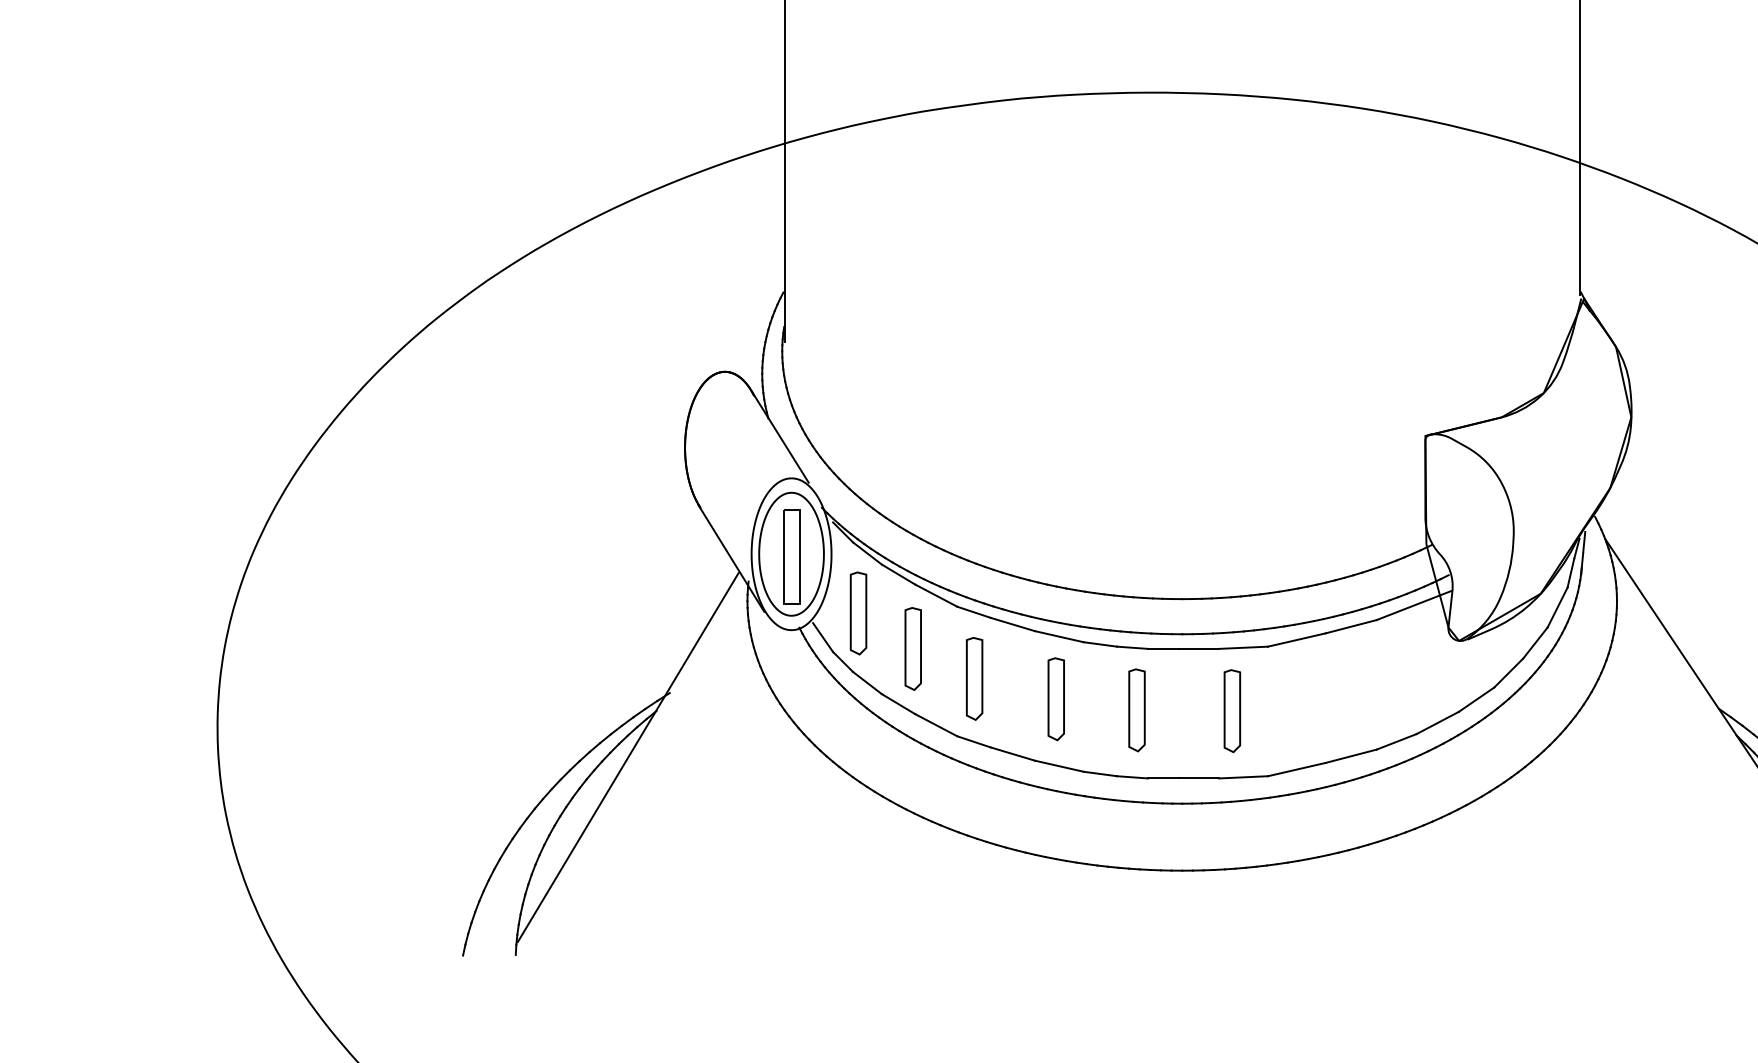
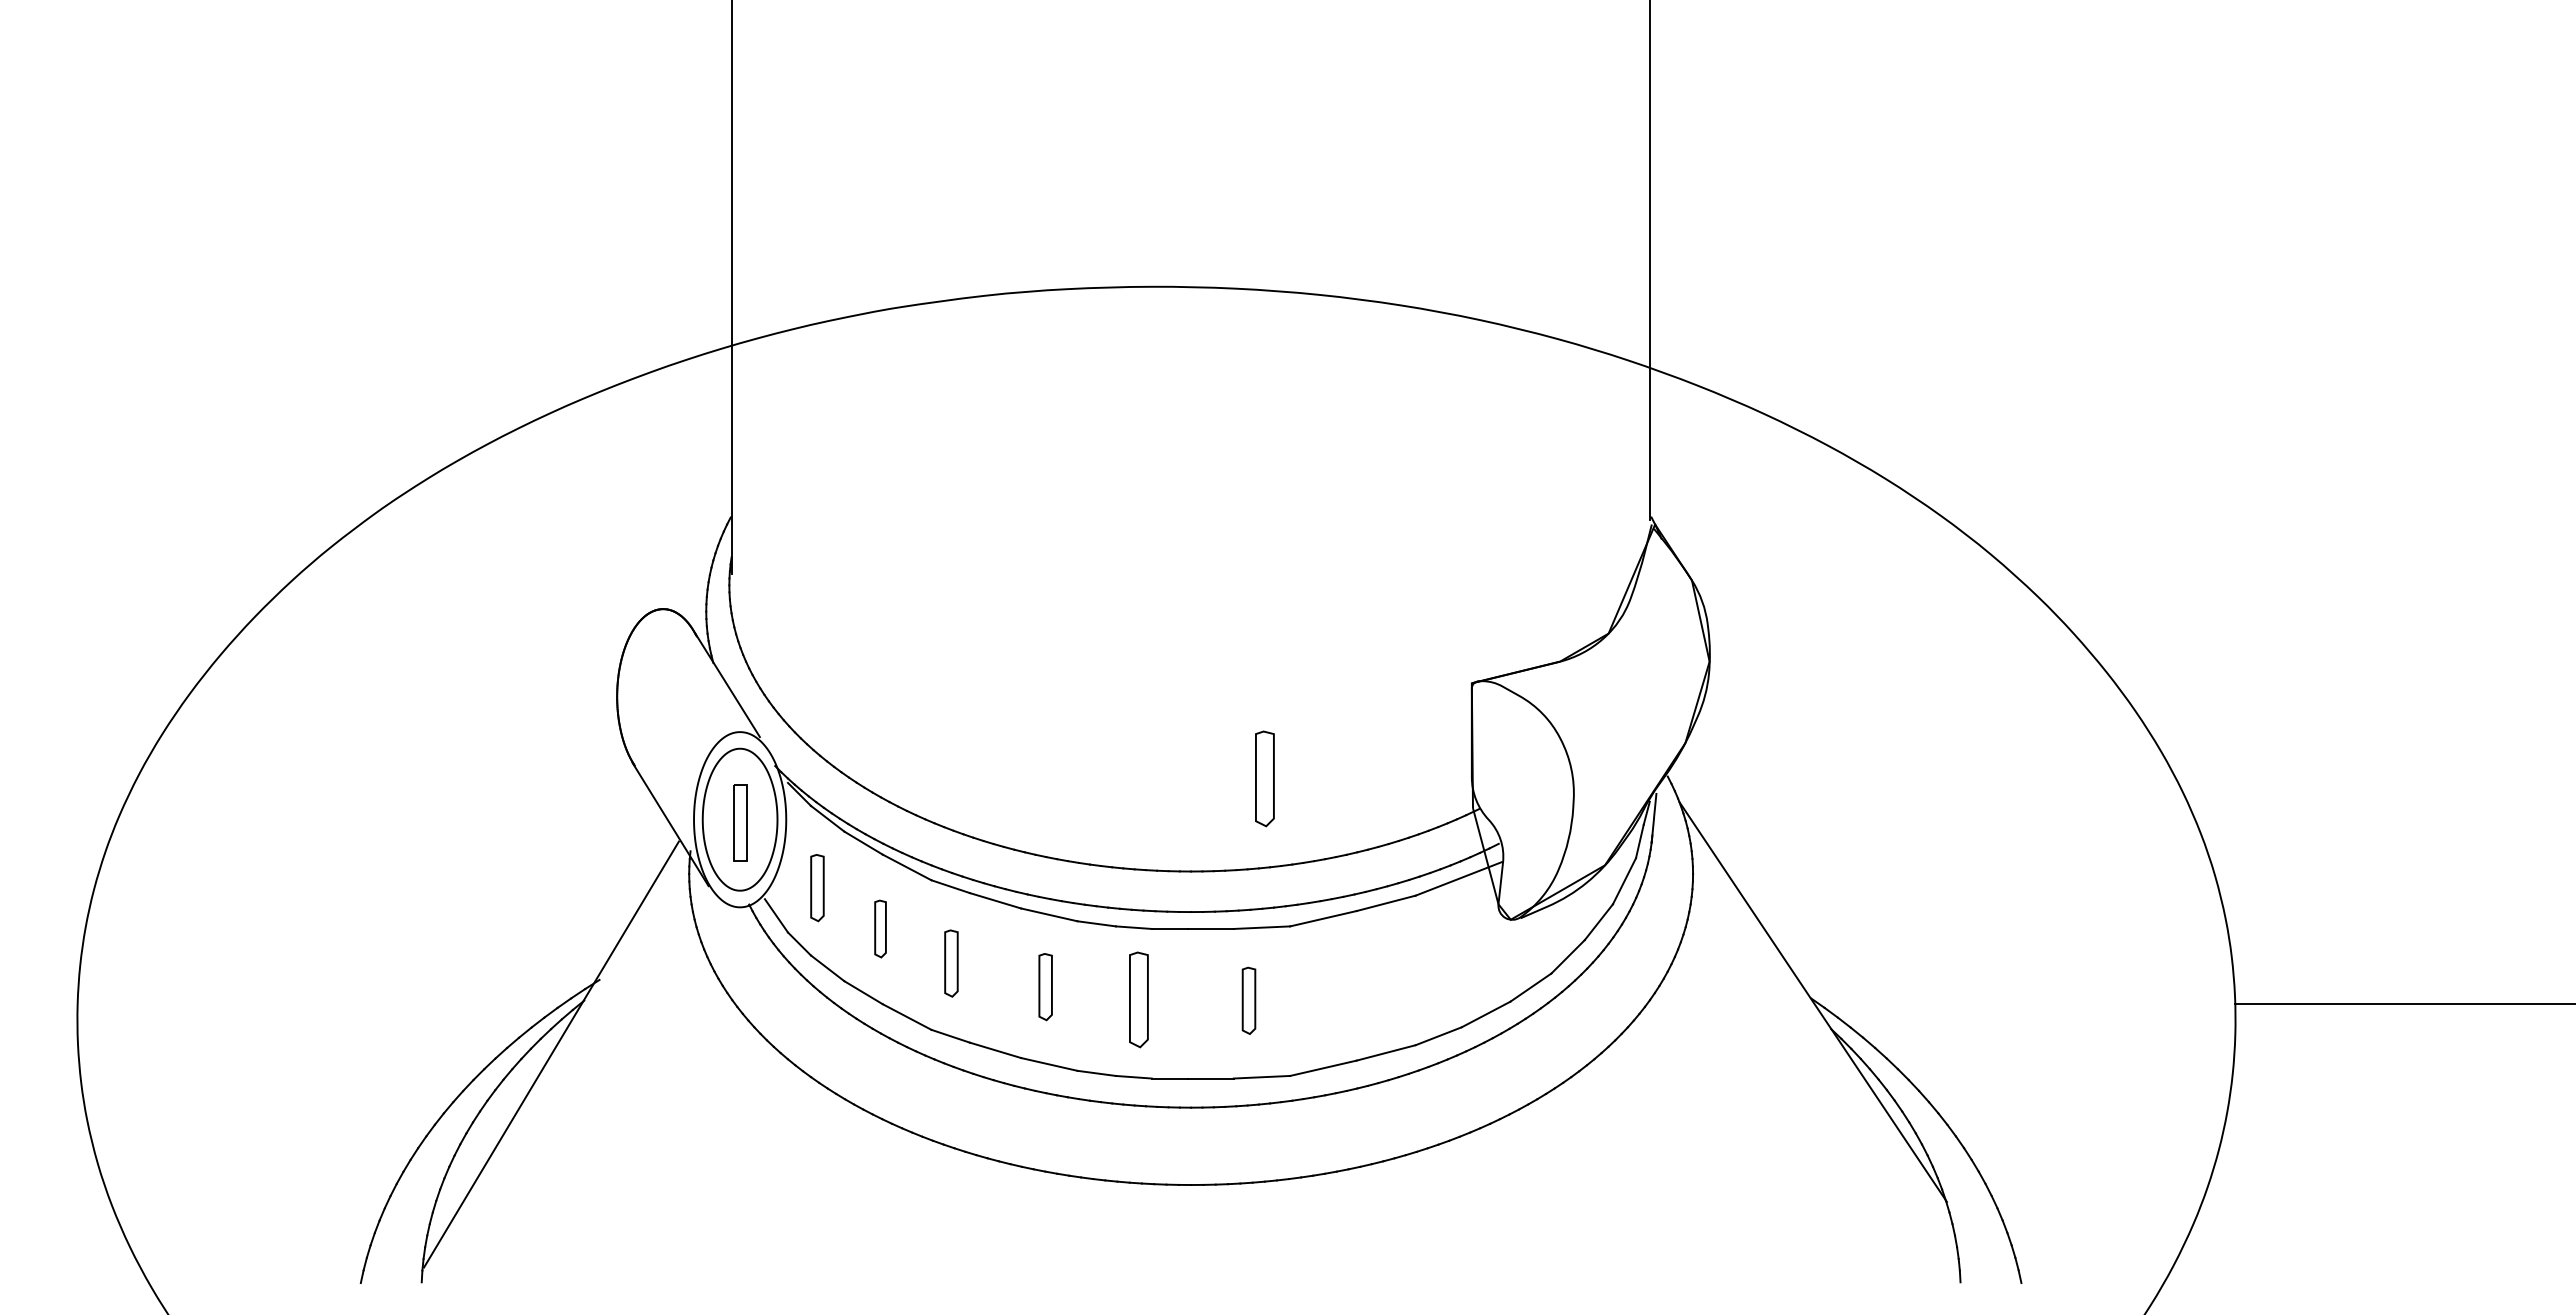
part: (1245, 518) -> (1264, 778), added
part: (791, 556) -> (739, 822), size x0.7
part: (858, 612) -> (817, 887), size x0.7
part: (913, 648) -> (880, 928), size x0.6
part: (974, 678) -> (951, 963), size x0.7
part: (1056, 698) -> (1045, 986), size x0.7
part: (1231, 710) -> (1248, 1000), size x0.7

